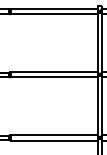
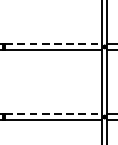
line: (54, 72) -> (53, 44), solid -> dashed
line: (54, 135) -> (53, 114), solid -> dashed

